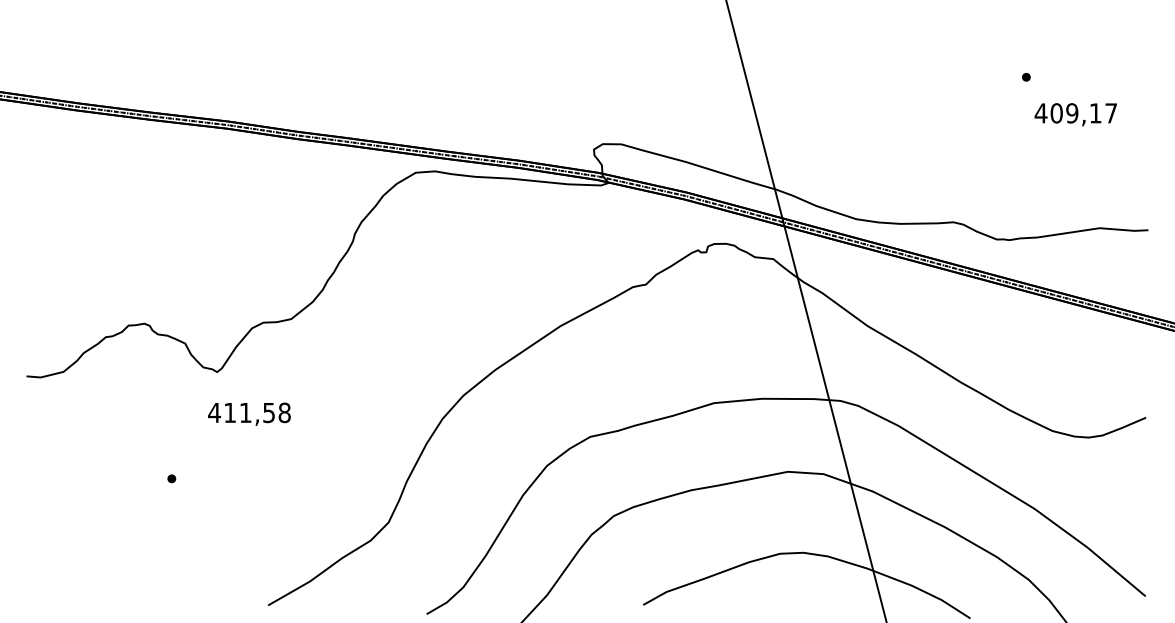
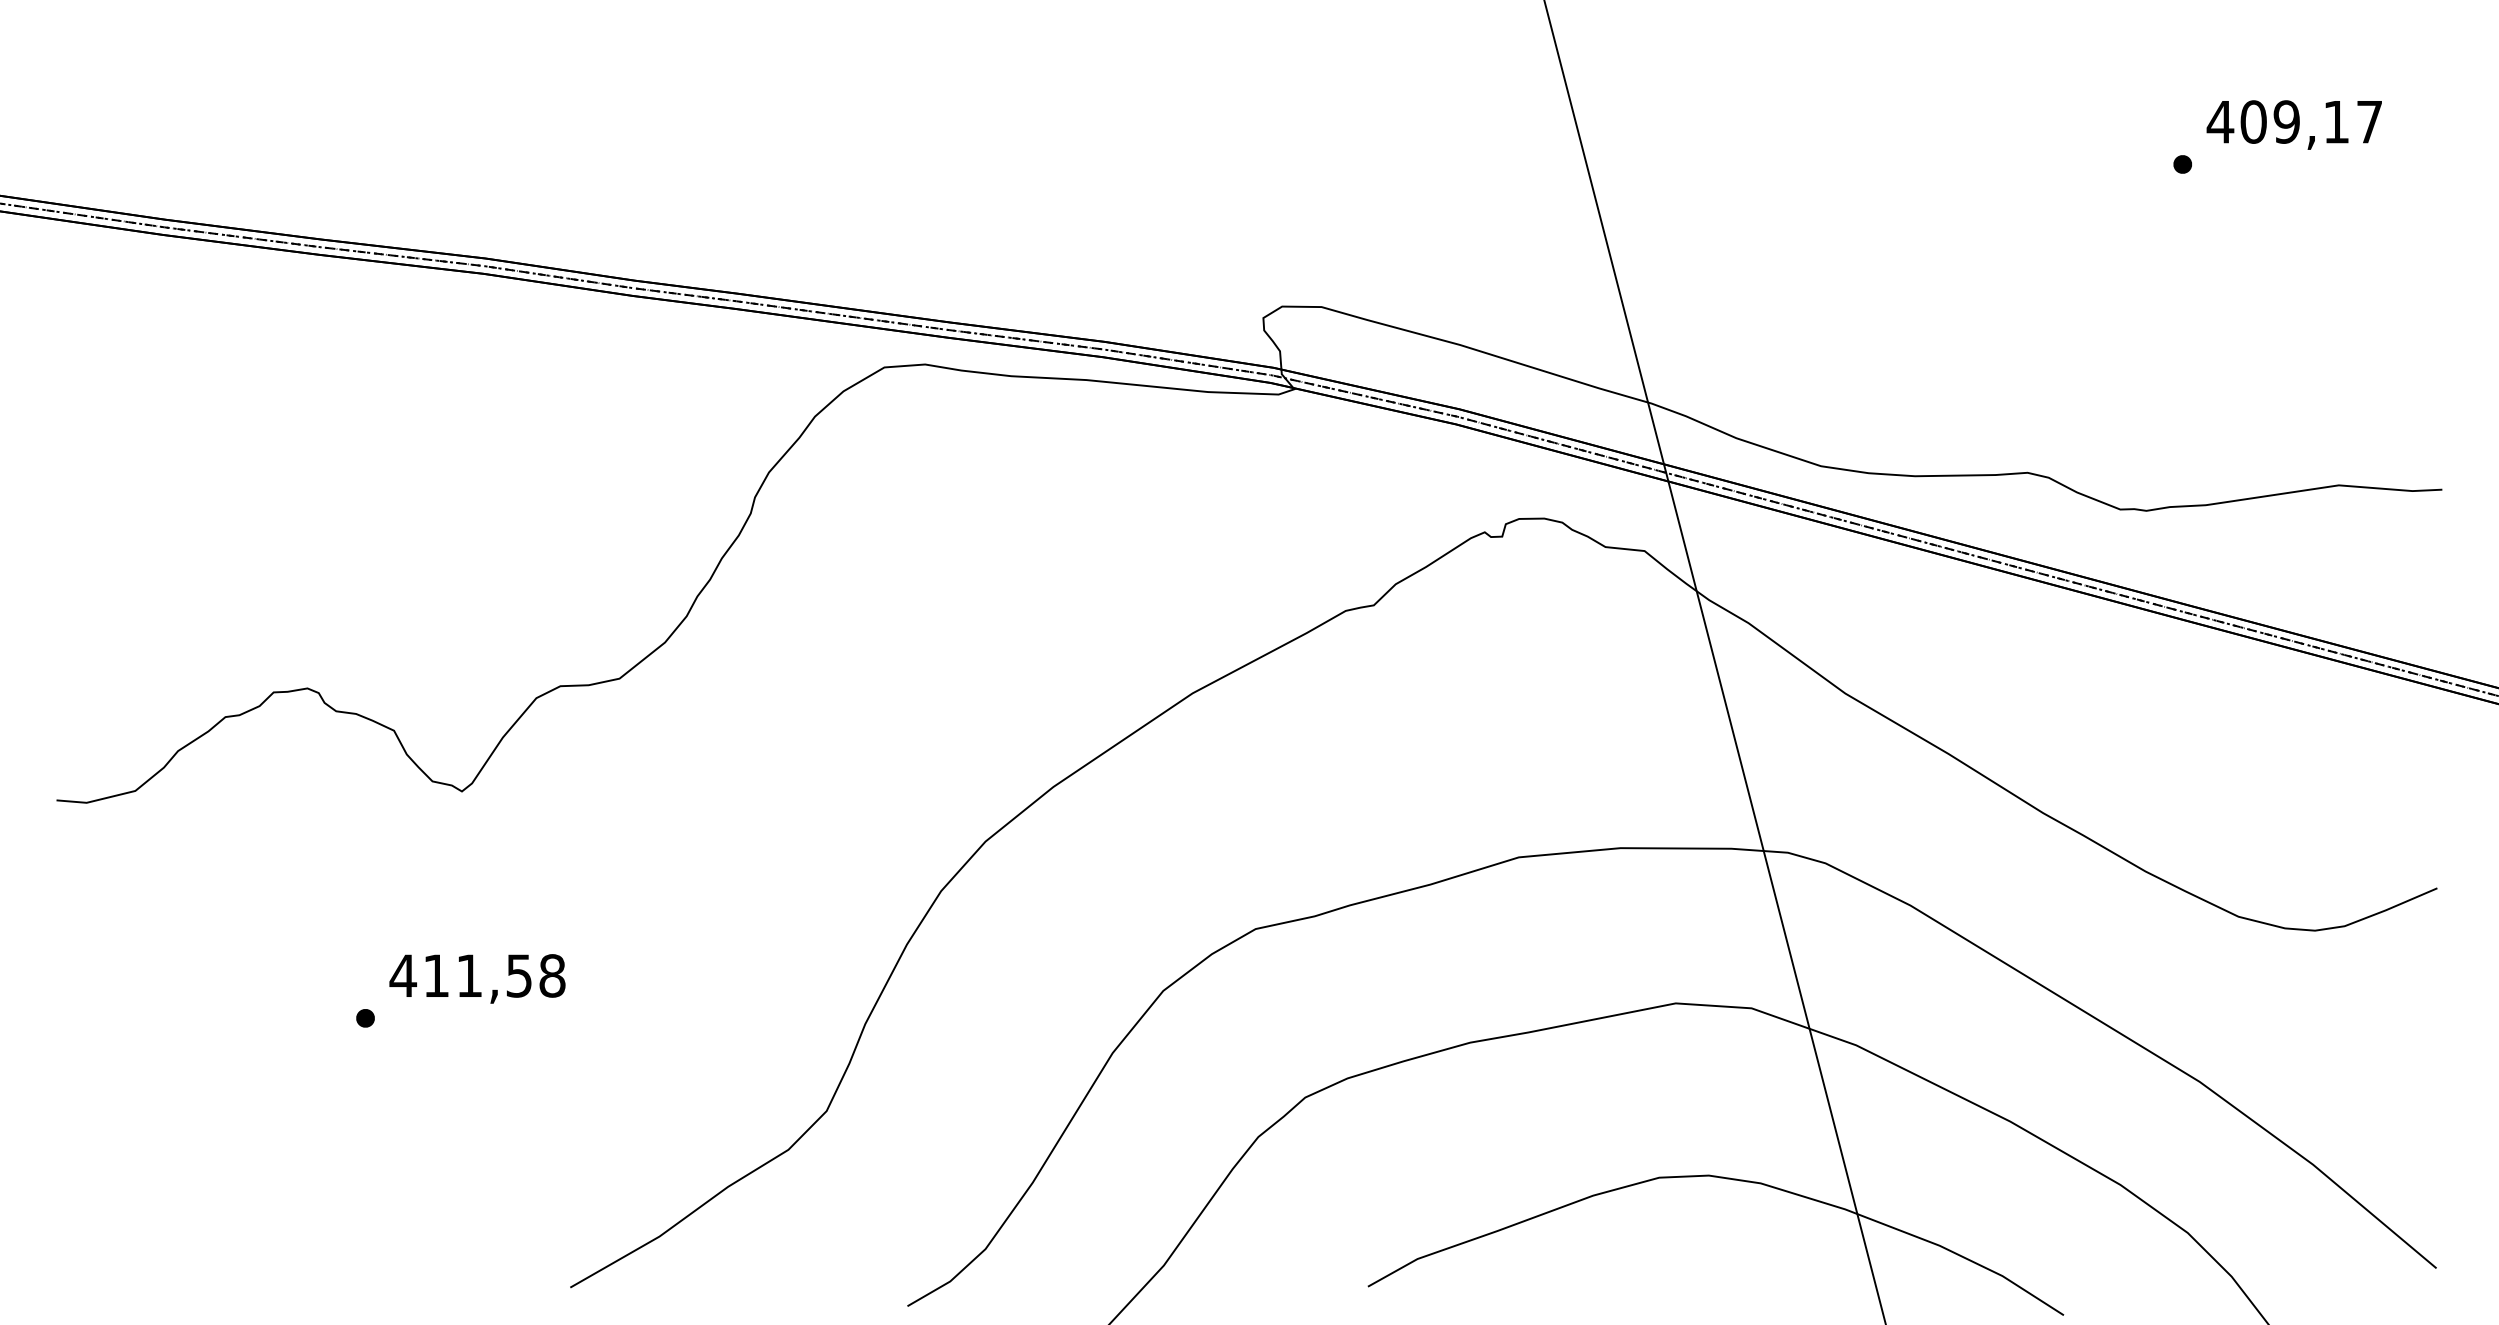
text: (1075, 114) -> (2293, 124), moved
text: (249, 413) -> (477, 977), moved

